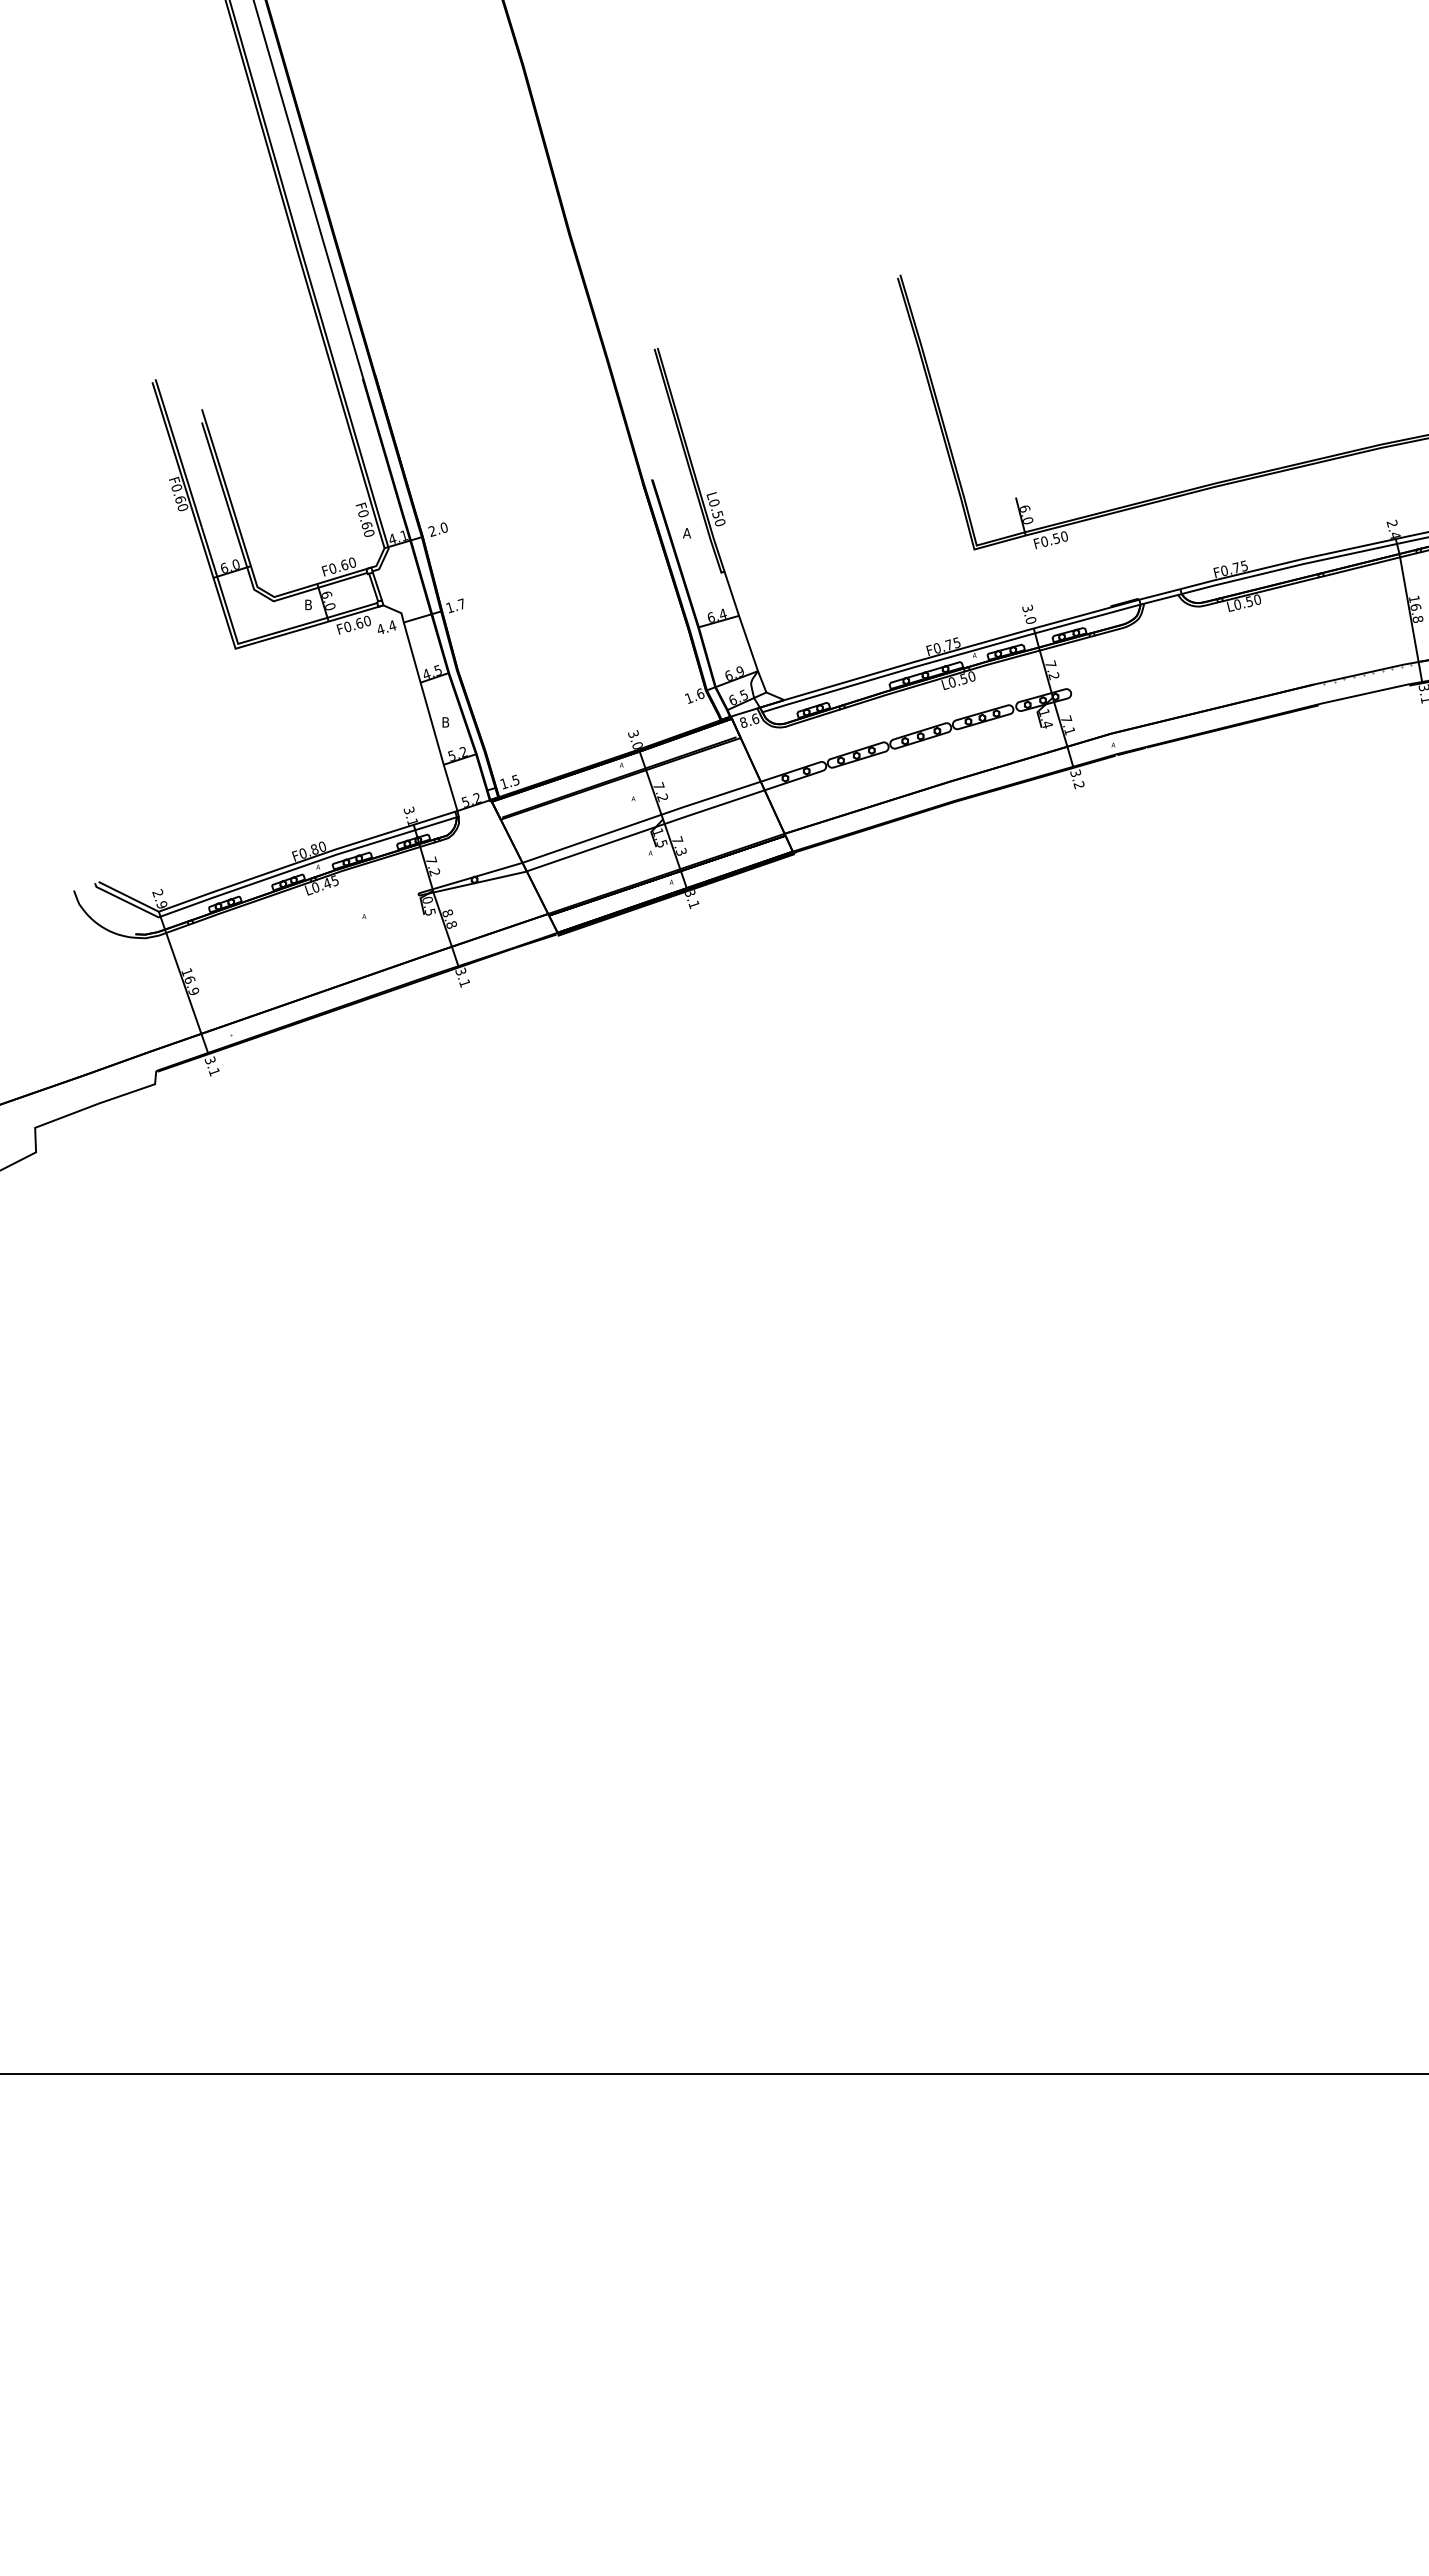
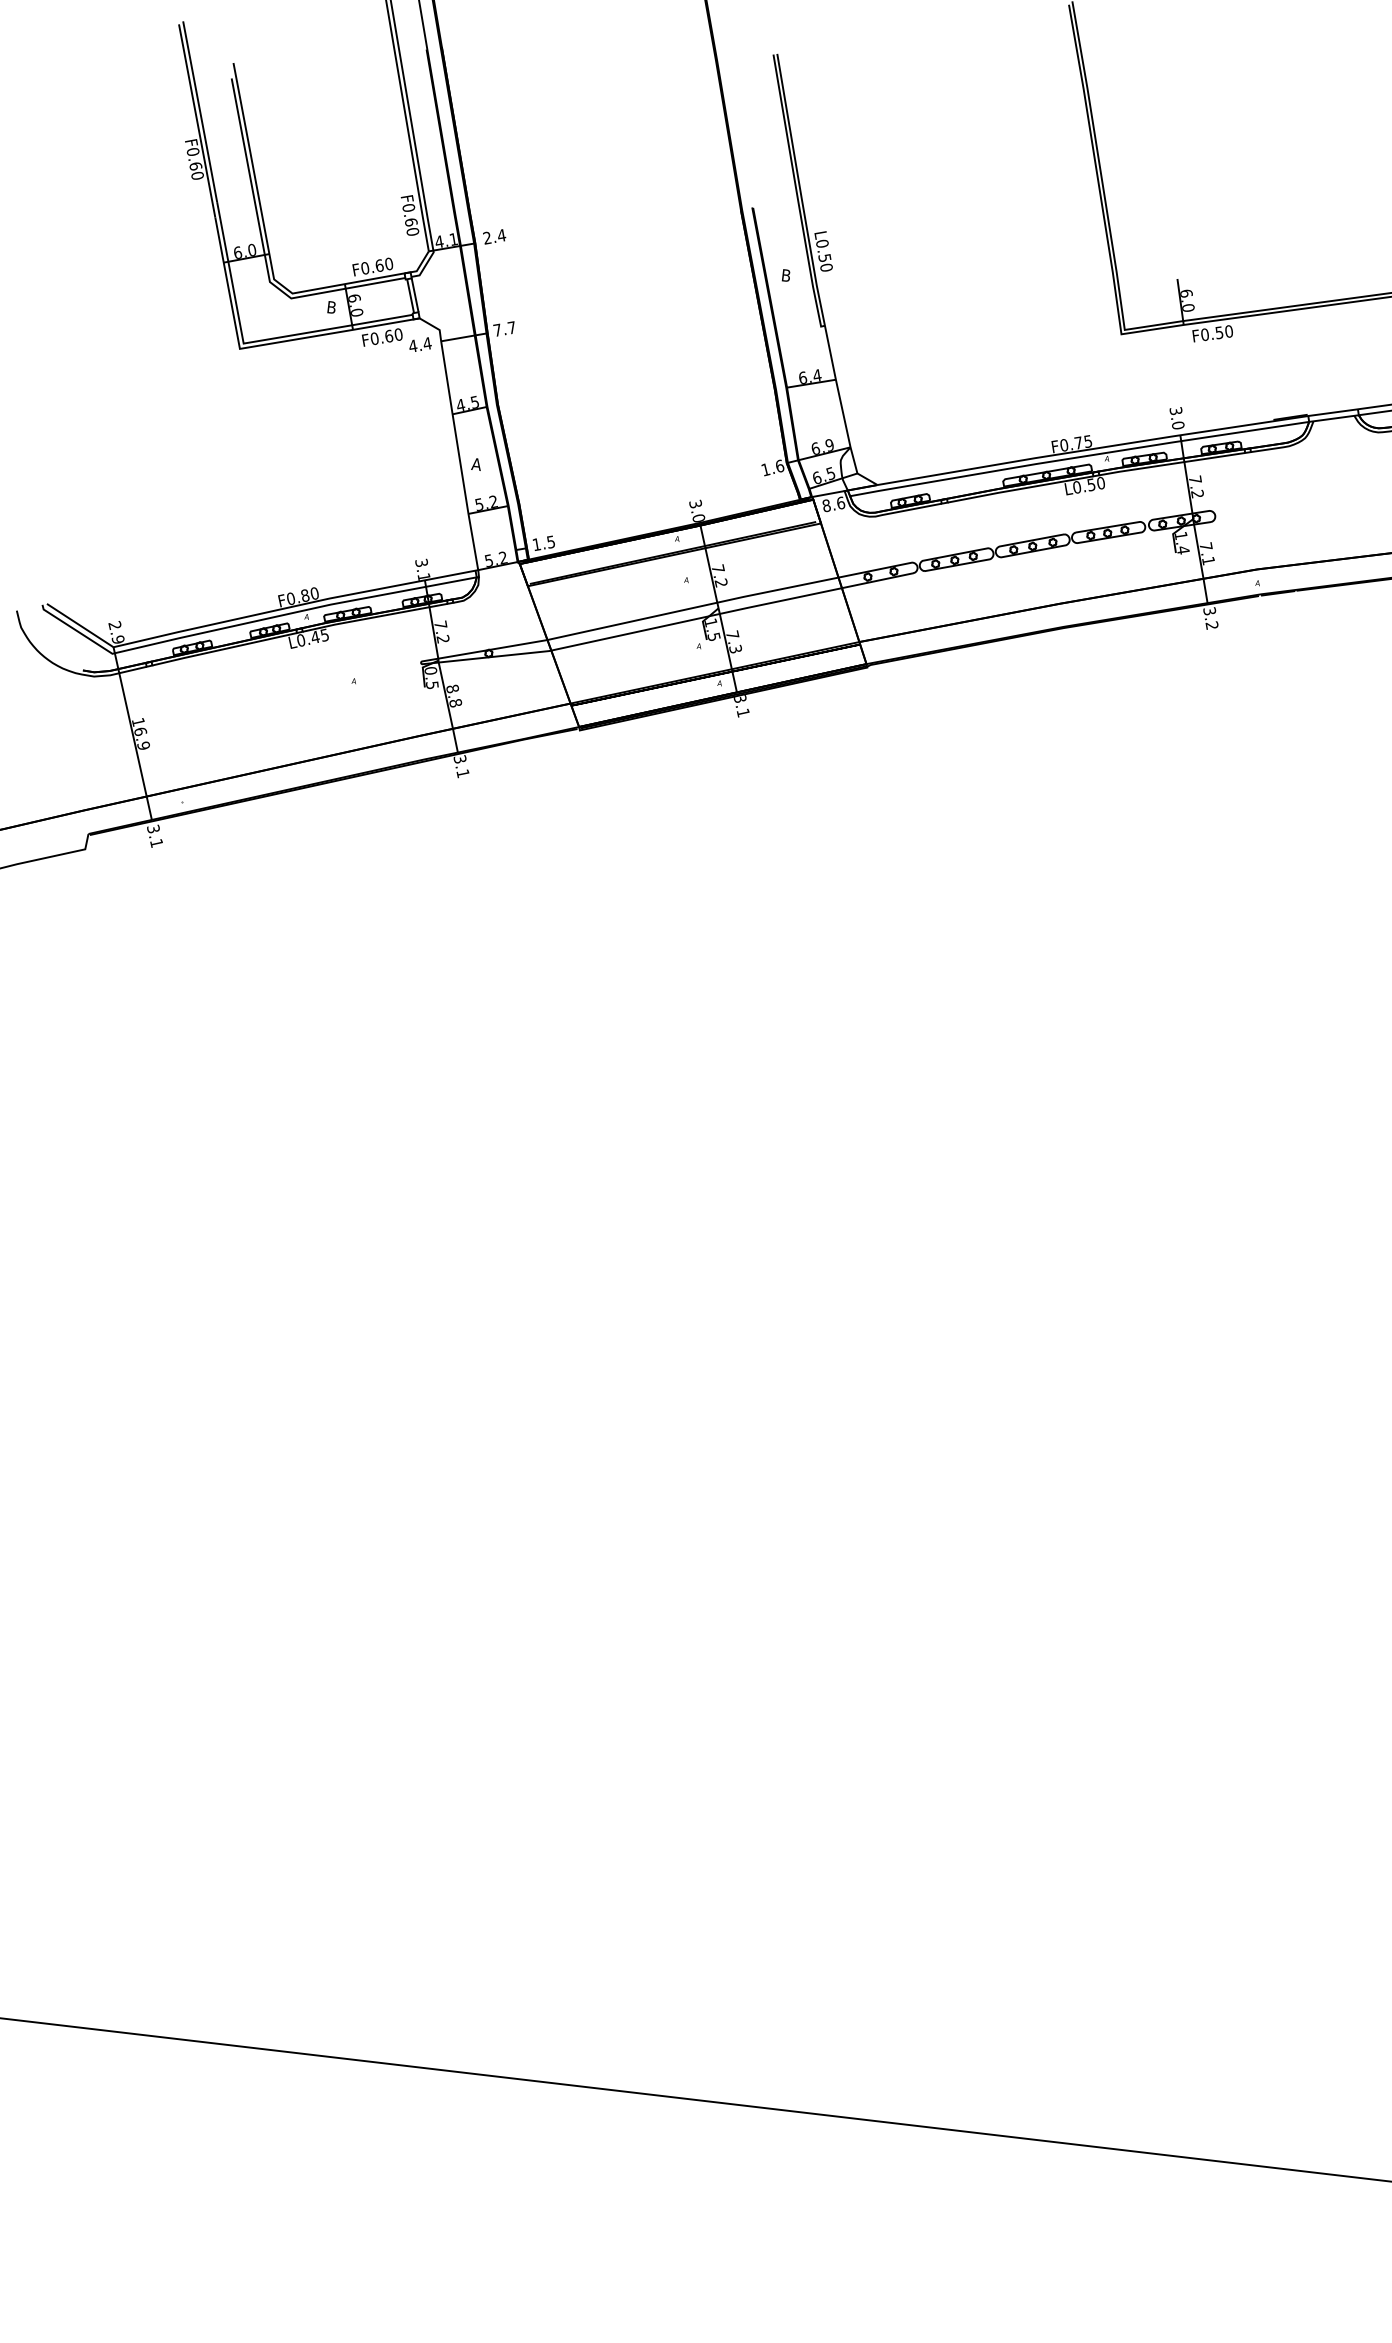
text: (444, 527) -> (502, 235), 2.0 -> 2.4
text: (686, 533) -> (785, 275), A -> B
text: (449, 607) -> (496, 329), 1.7 -> 7.7
text: (445, 722) -> (476, 464), B -> A

